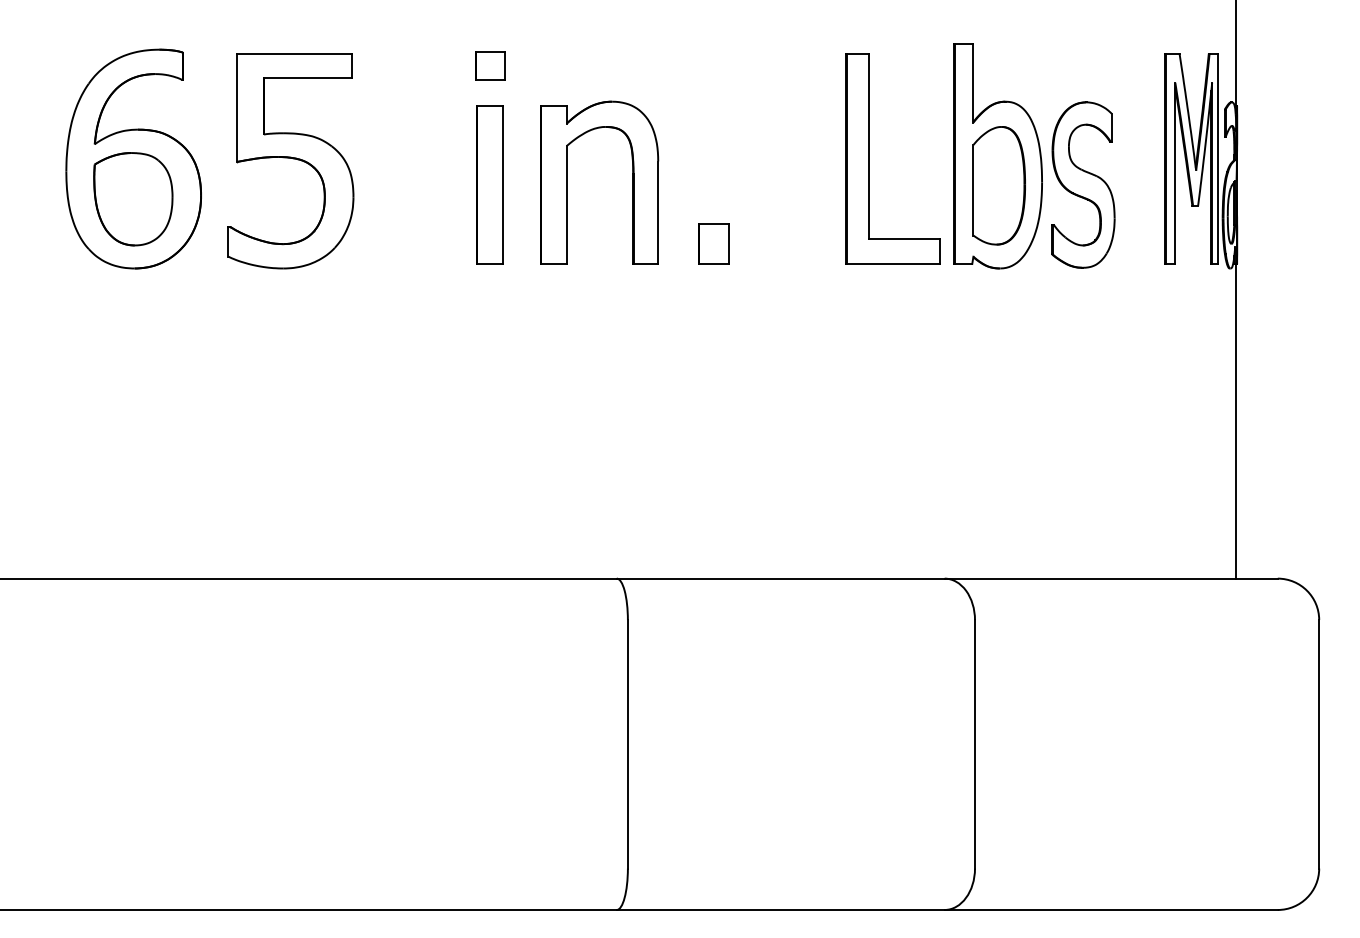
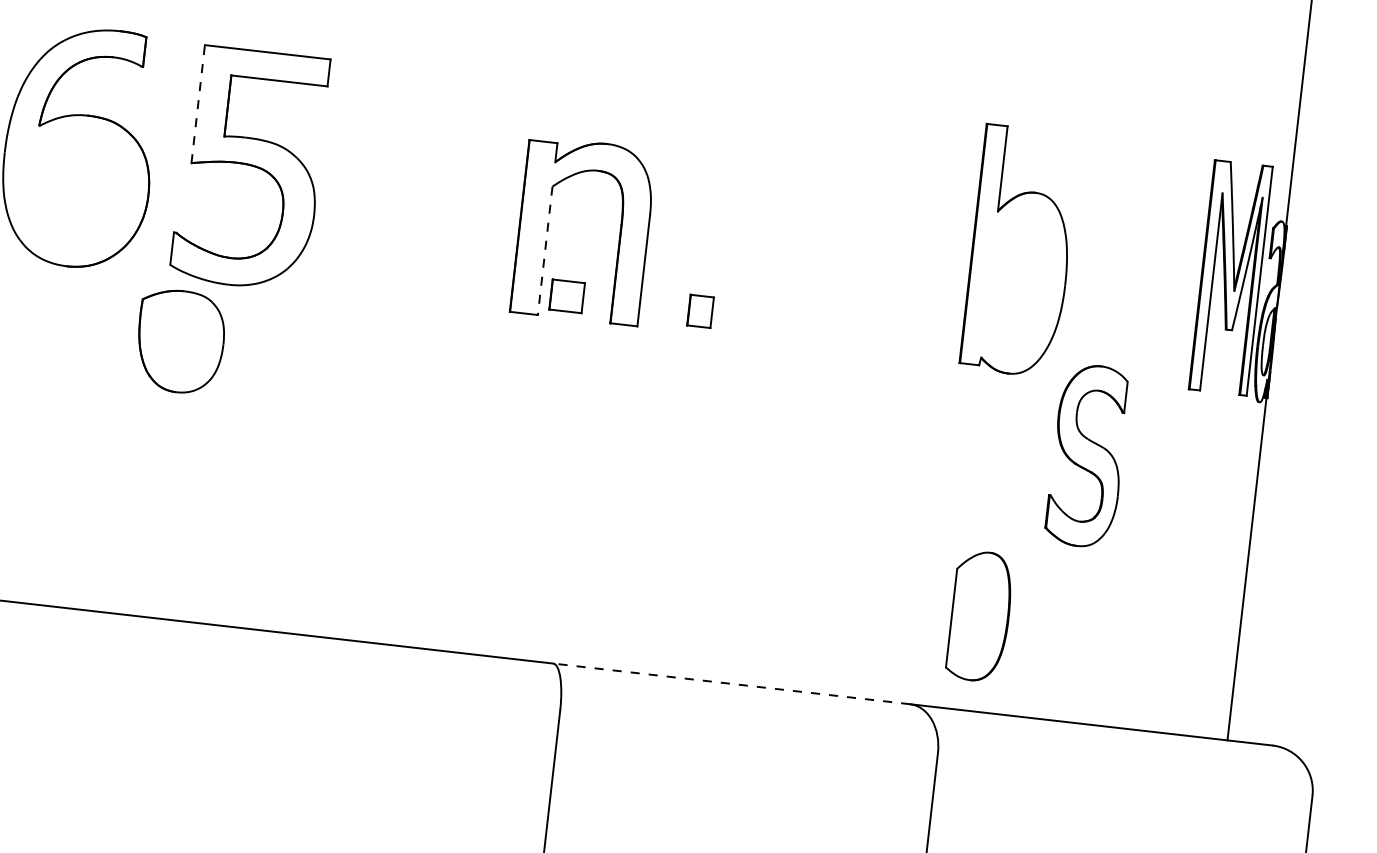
part: (490, 65) -> (567, 295), moved
line: (236, 107) -> (197, 103), solid -> dashed
part: (869, 158) -> (880, 237), removed
part: (489, 184) -> (463, 218), removed
part: (1083, 184) -> (1088, 455), moved
part: (998, 185) -> (979, 616), moved
part: (133, 199) -> (180, 342), moved
line: (566, 205) -> (544, 251), solid -> dashed
part: (713, 243) -> (700, 310), size x0.7
line: (780, 578) -> (731, 683), solid -> dashed

